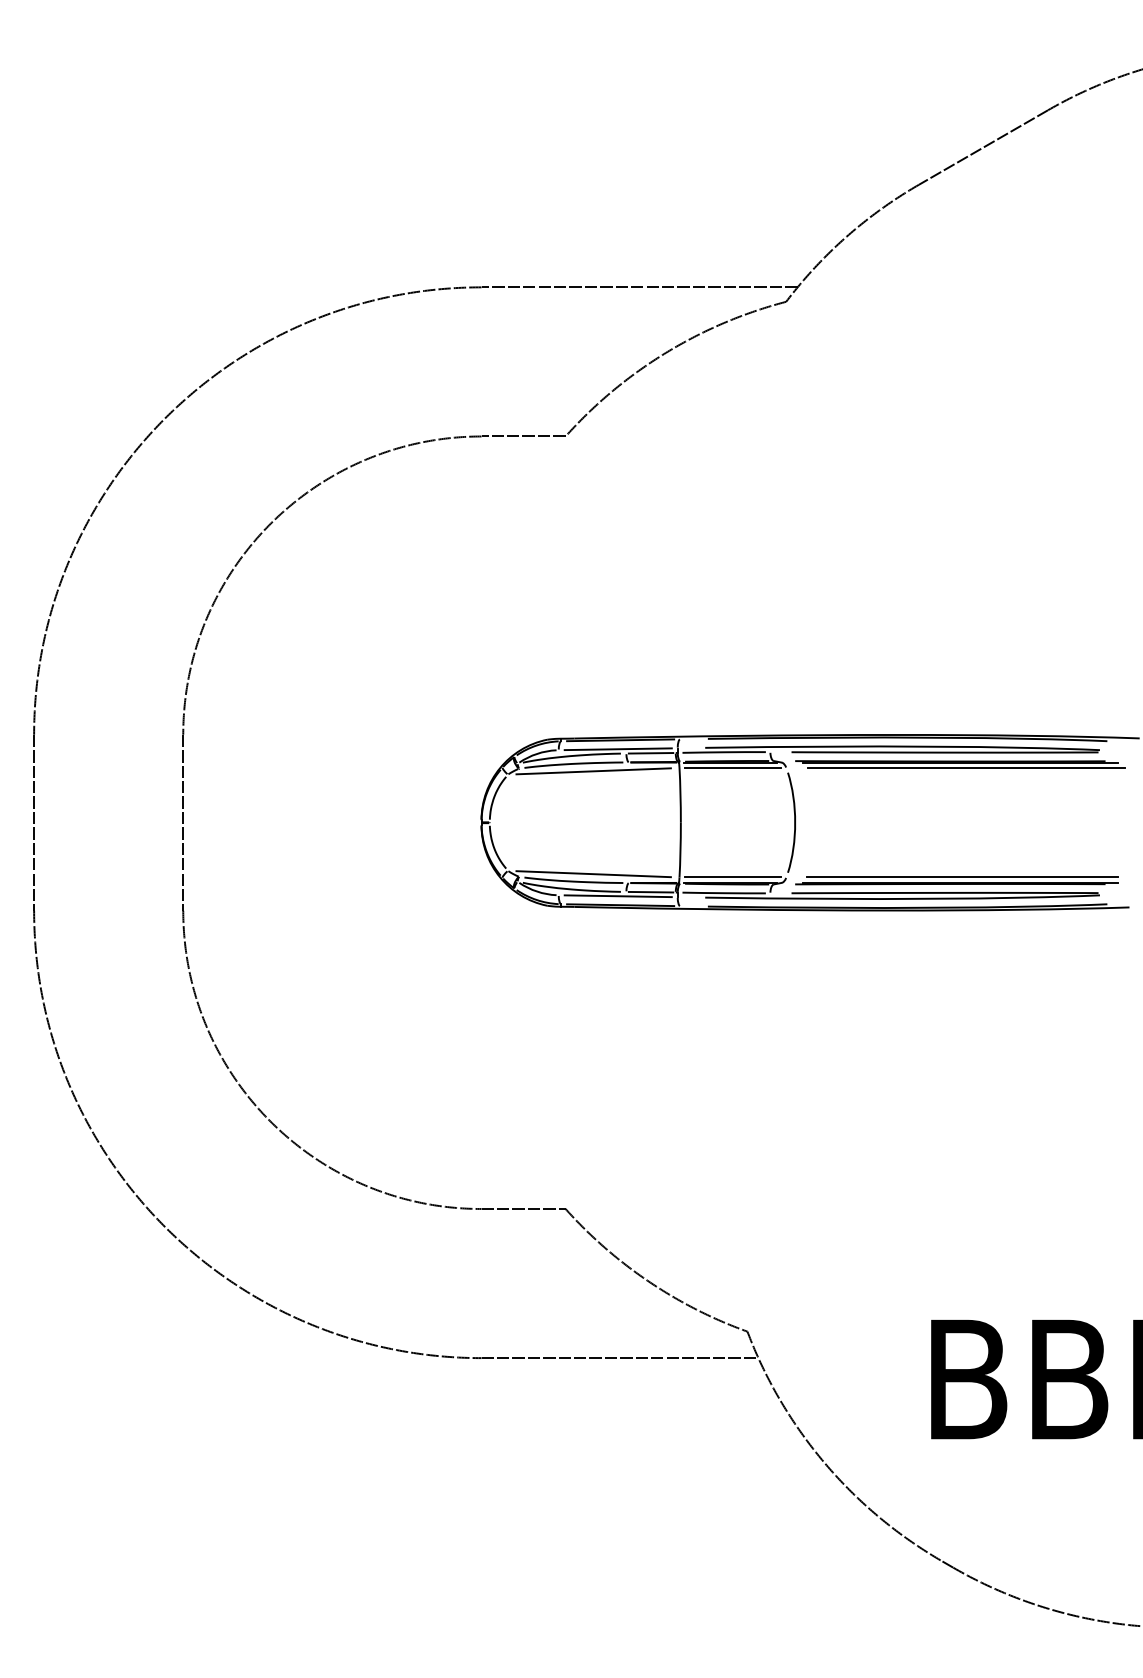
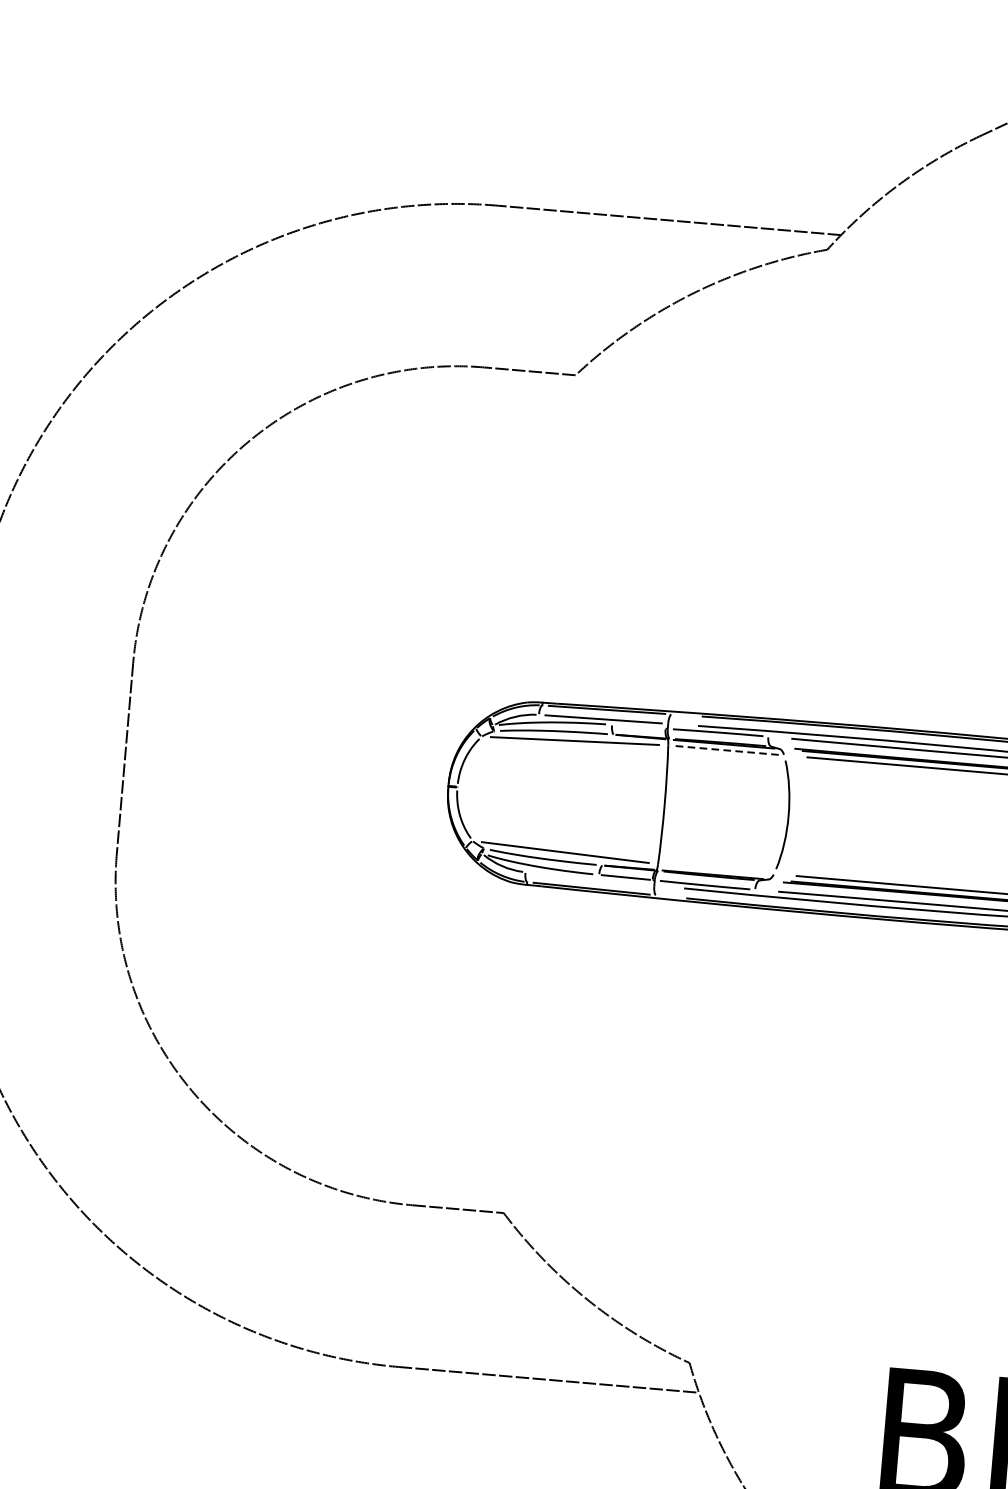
line: (650, 753) -> (638, 726), removed
line: (732, 768) -> (725, 750), solid -> dashed
line: (733, 877) -> (716, 869), removed
line: (617, 896) -> (589, 879), removed

